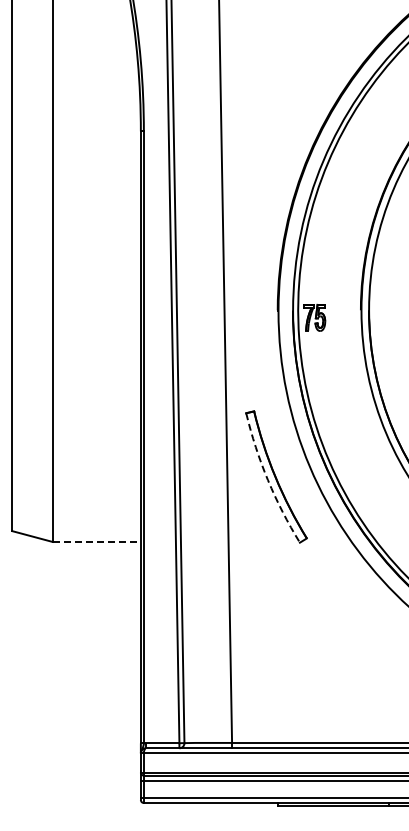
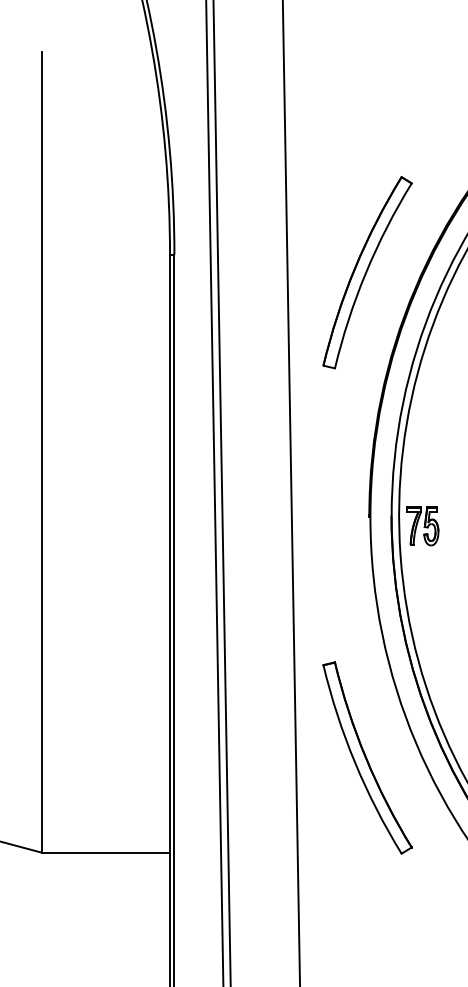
part: (276, 143) -> (367, 272), added
arc: (267, 480) -> (354, 763), dashed -> solid
line: (97, 541) -> (106, 851), dashed -> solid

